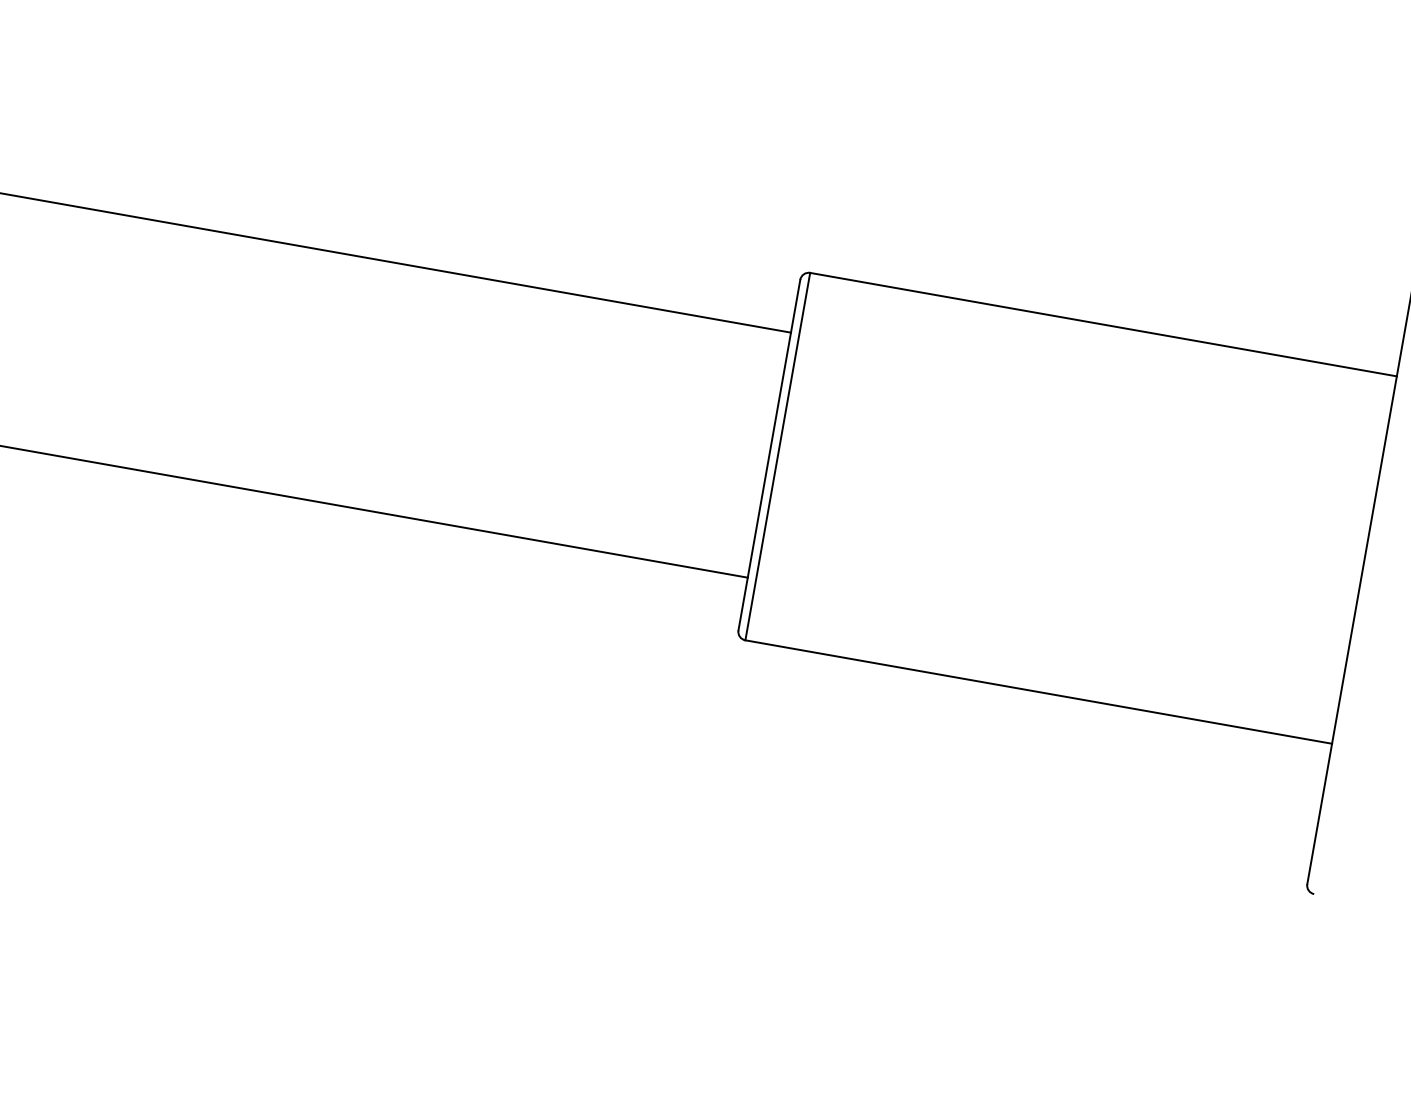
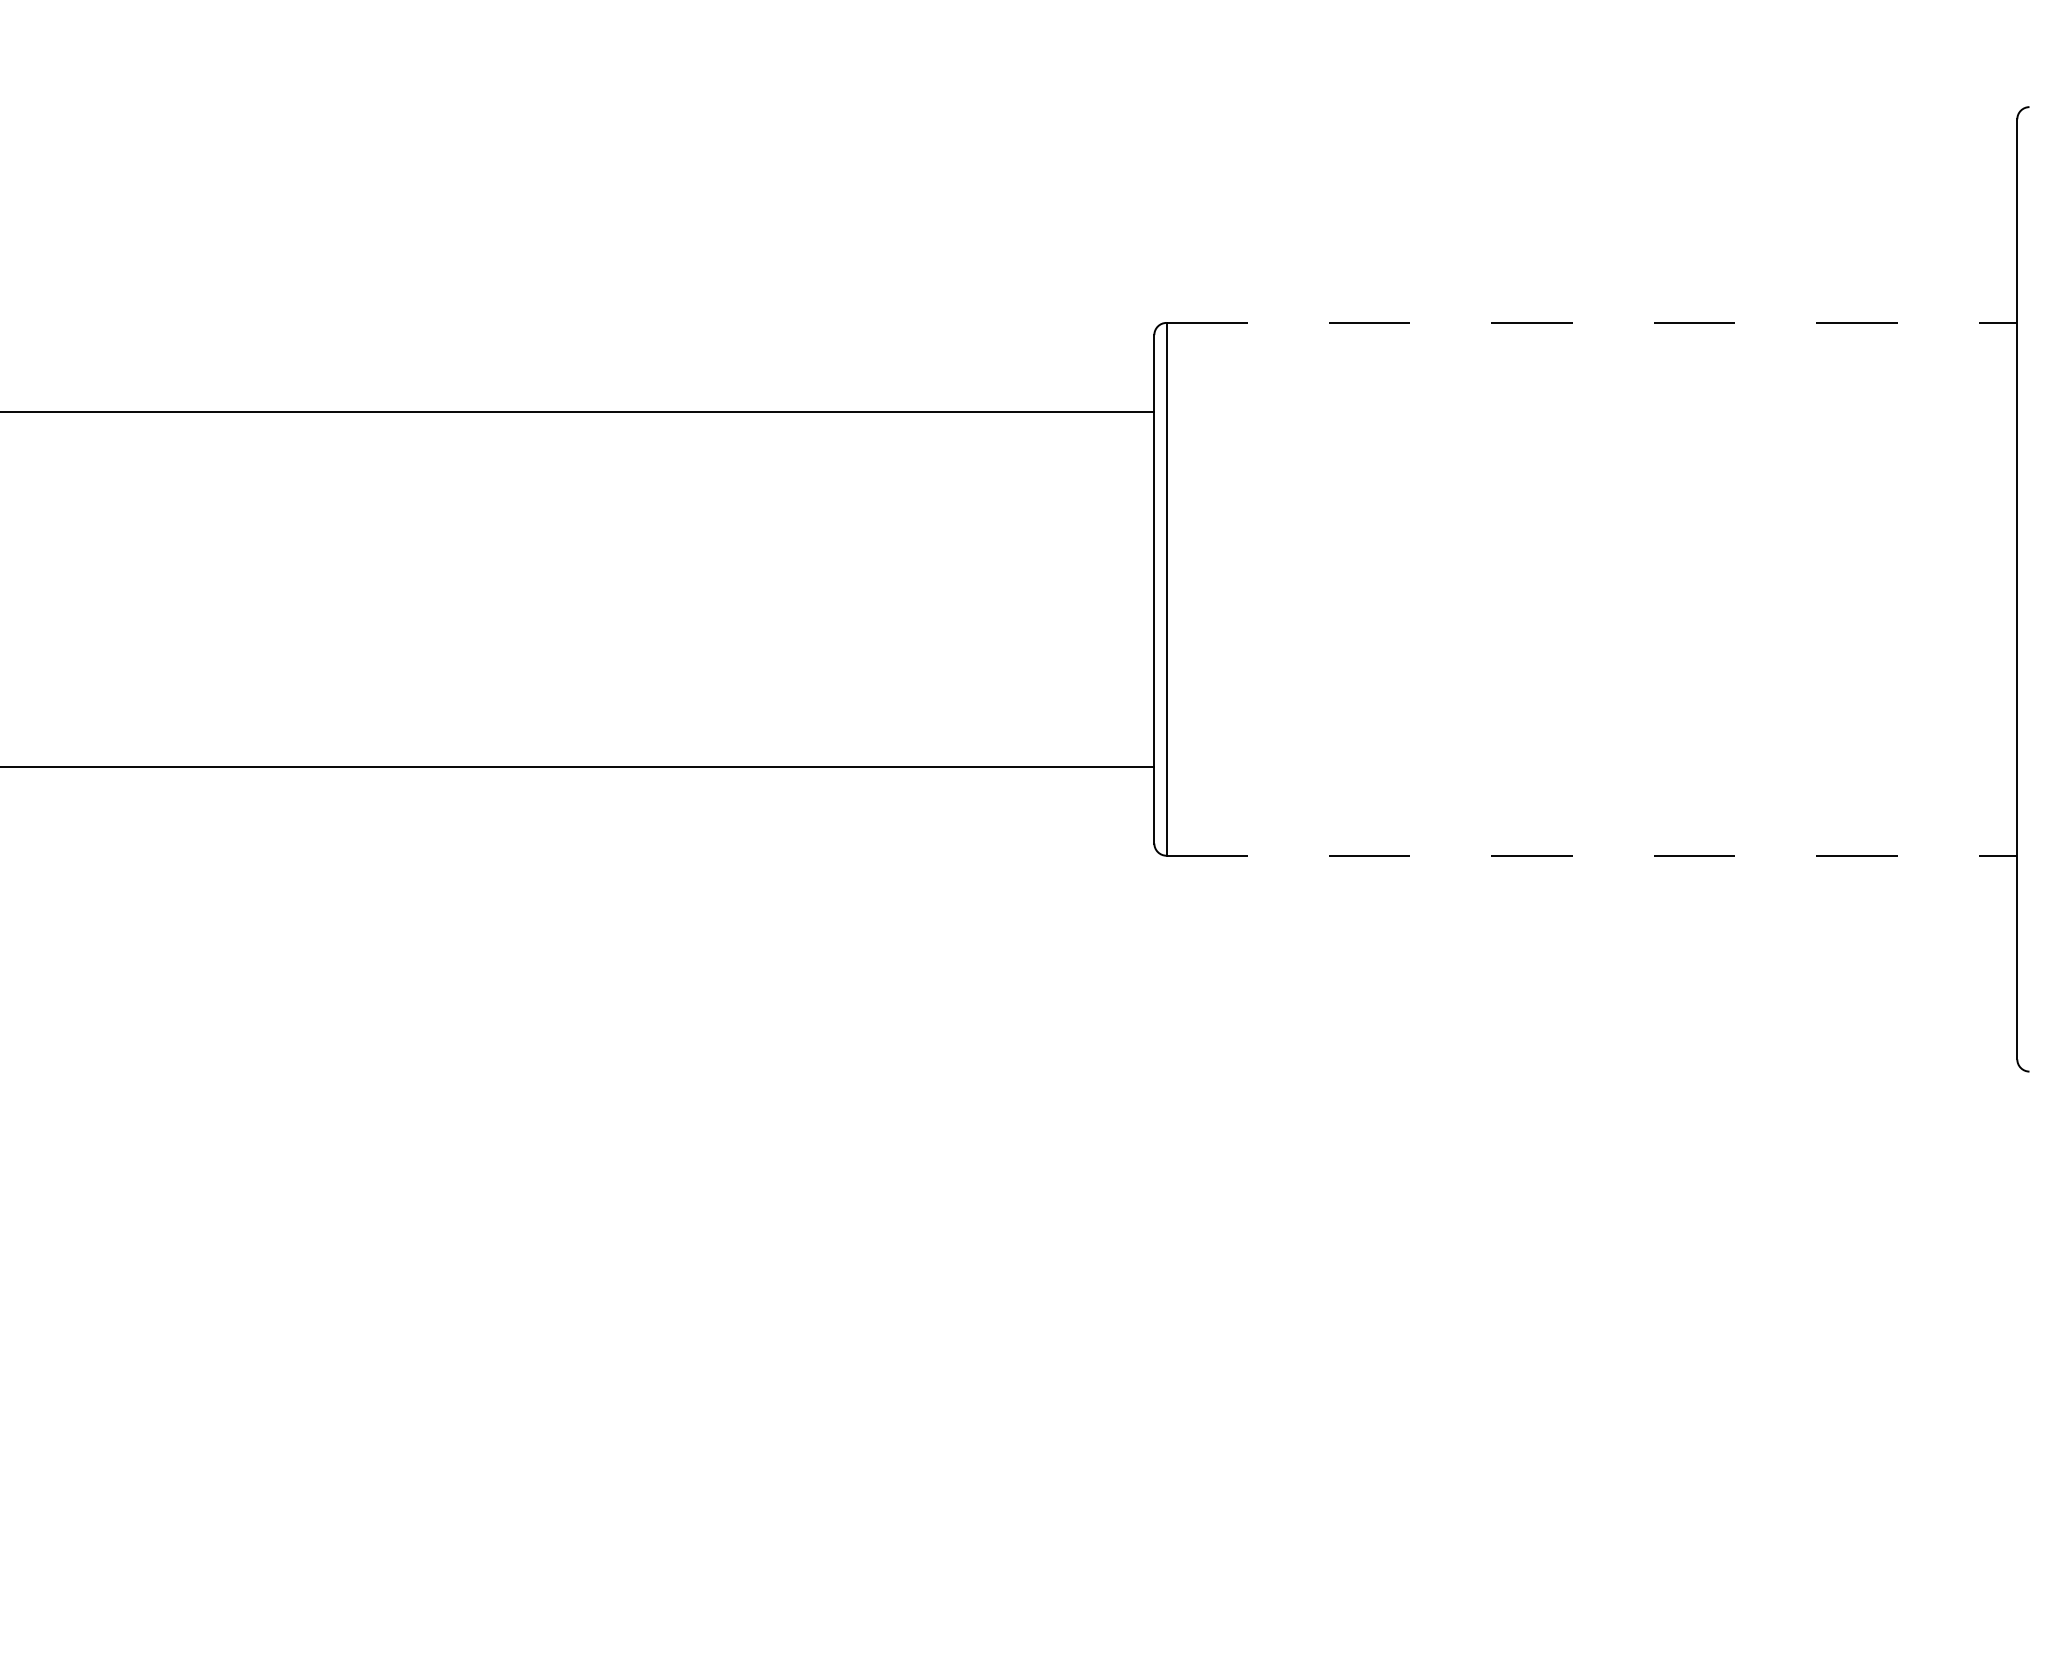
line: (1103, 324) -> (1592, 322), solid -> dashed
line: (1039, 691) -> (1592, 855), solid -> dashed

